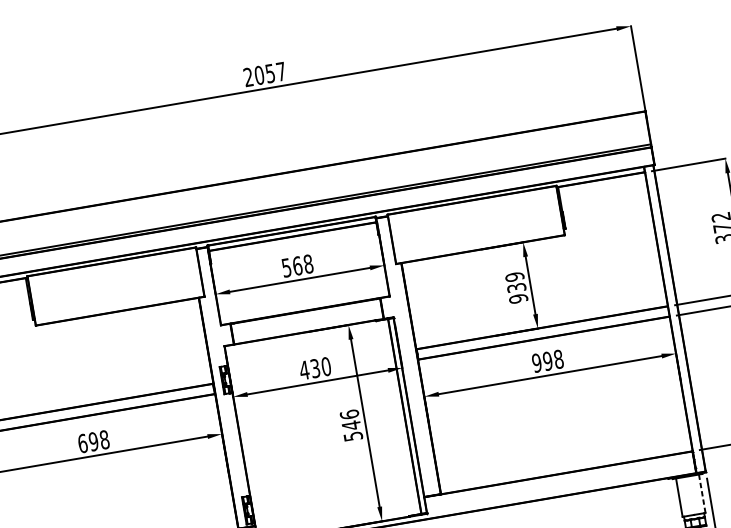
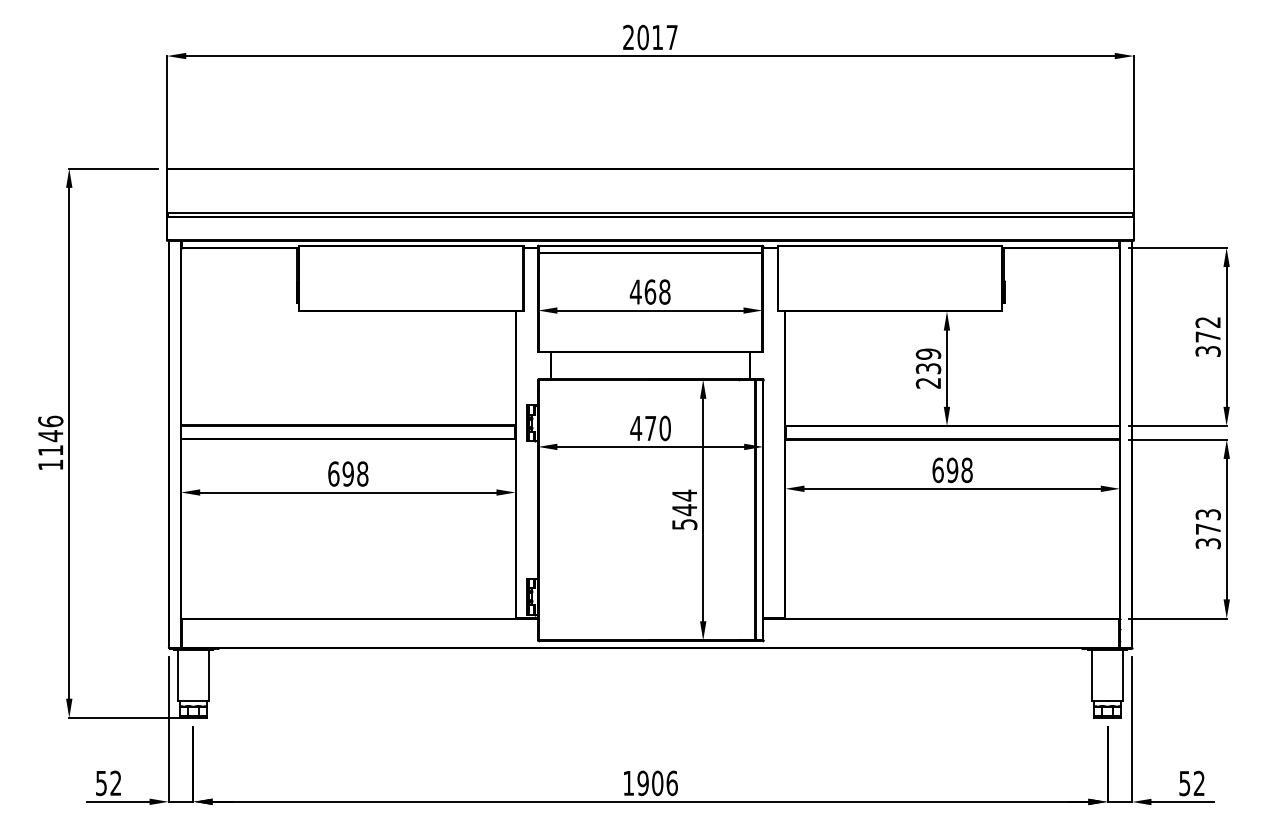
text: (270, 73) -> (657, 37), 2057 -> 2017
text: (286, 267) -> (635, 291), 568 -> 468
text: (518, 298) -> (928, 382), 939 -> 239
text: (536, 363) -> (937, 470), 998 -> 698
text: (315, 368) -> (650, 428), 430 -> 470
text: (349, 414) -> (684, 495), 546 -> 544
line: (702, 493) -> (1122, 675), dashed -> solid

